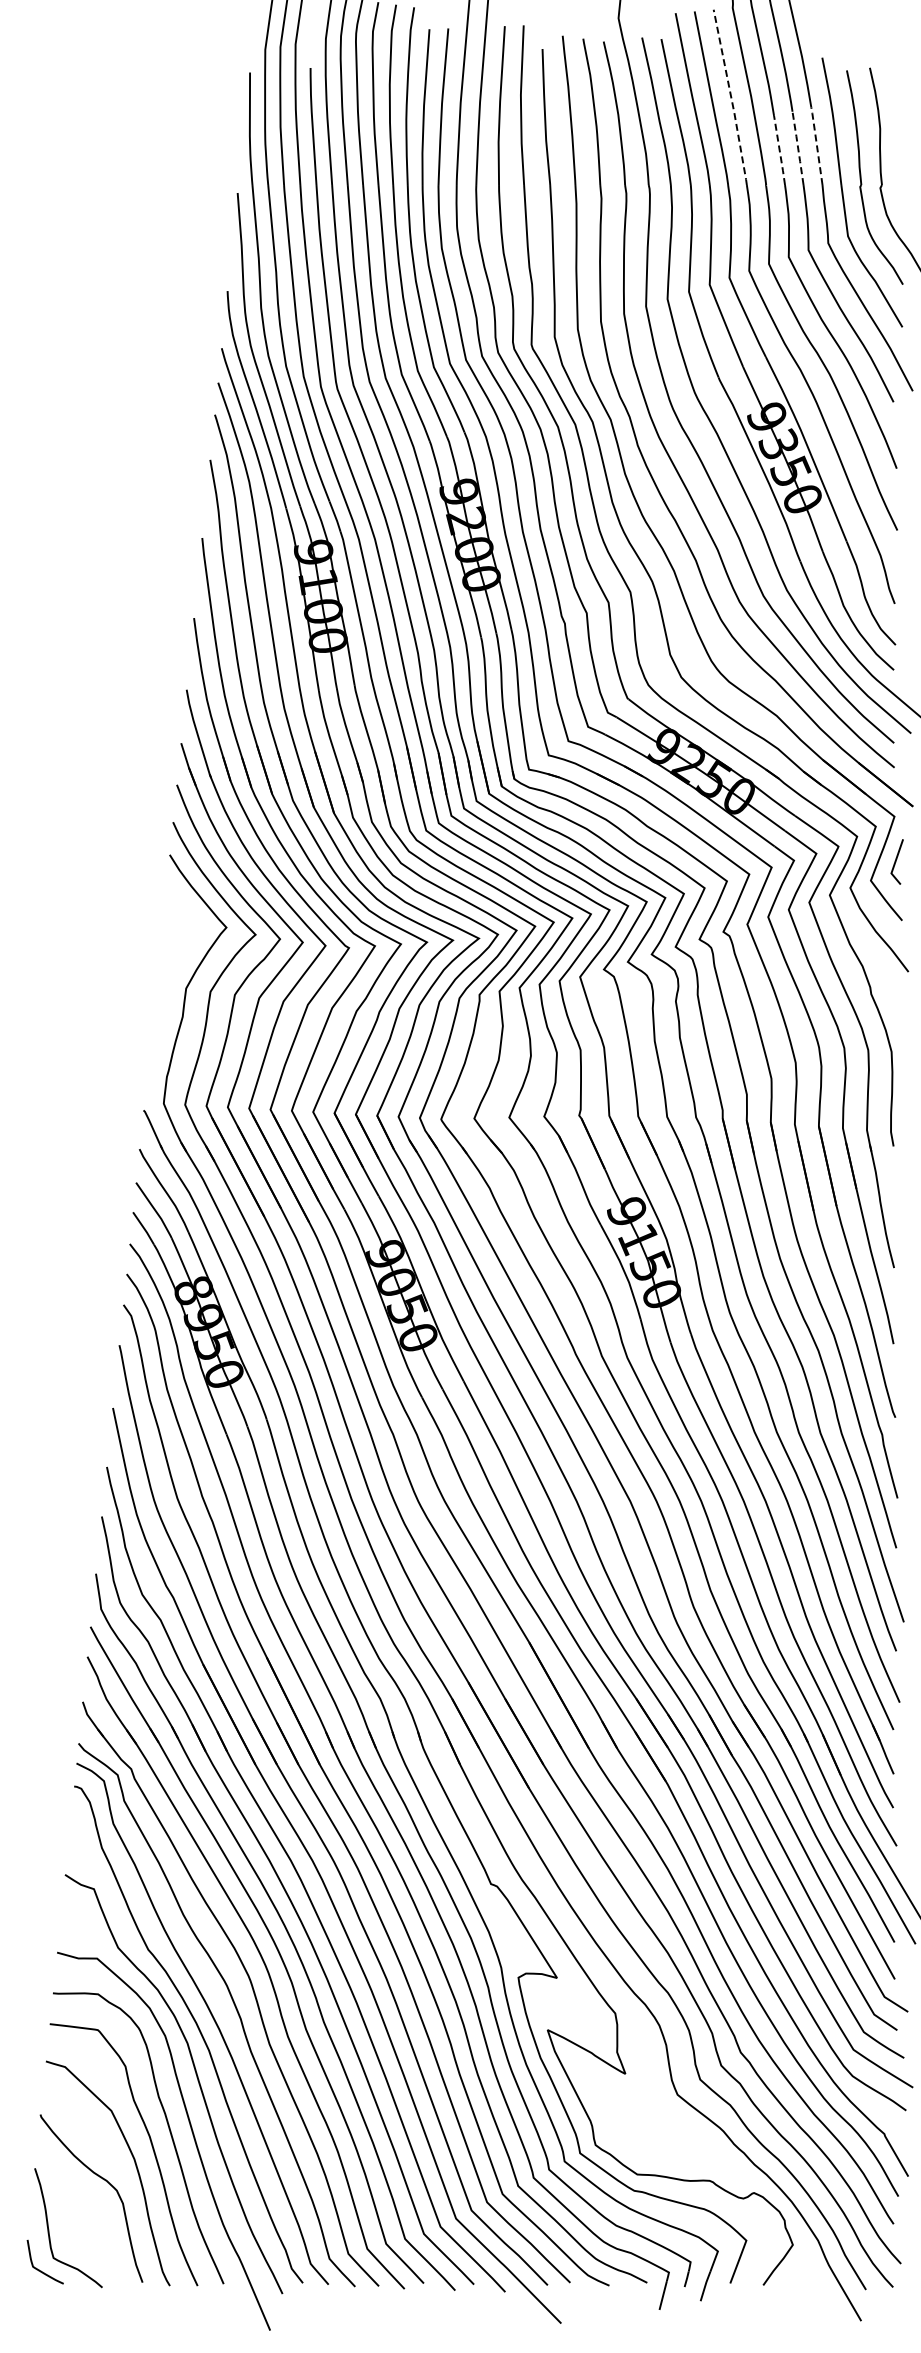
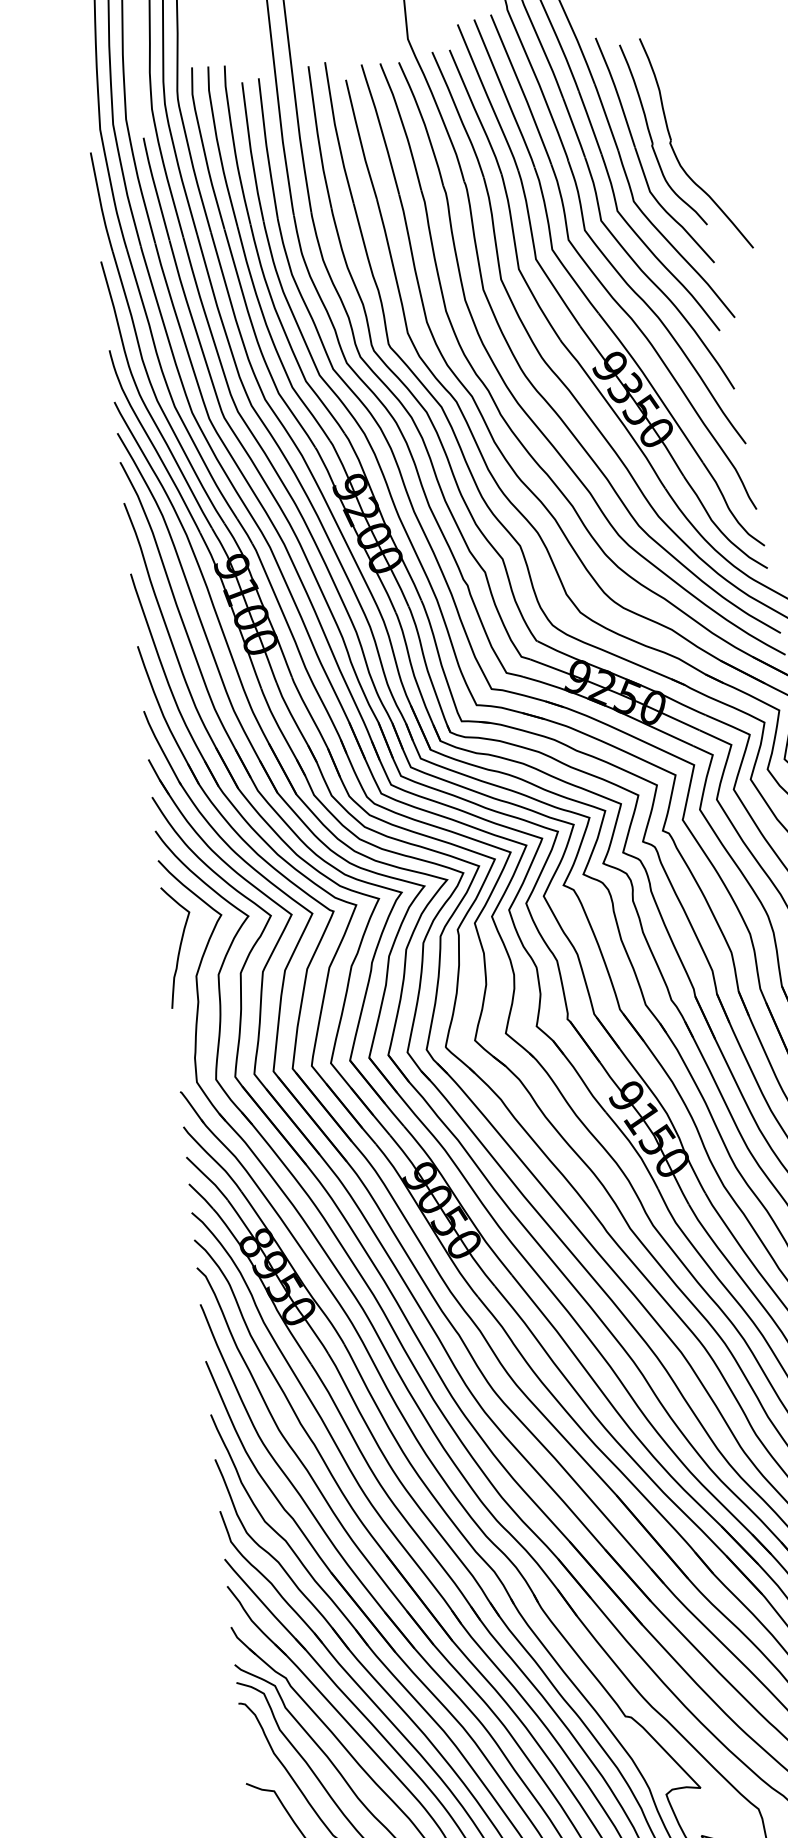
line: (731, 98) -> (522, 90), dashed -> solid
line: (816, 144) -> (605, 115), dashed -> solid
line: (798, 147) -> (590, 121), dashed -> solid
line: (779, 150) -> (574, 127), dashed -> solid
curve: (174, 951) -> (179, 945), added

